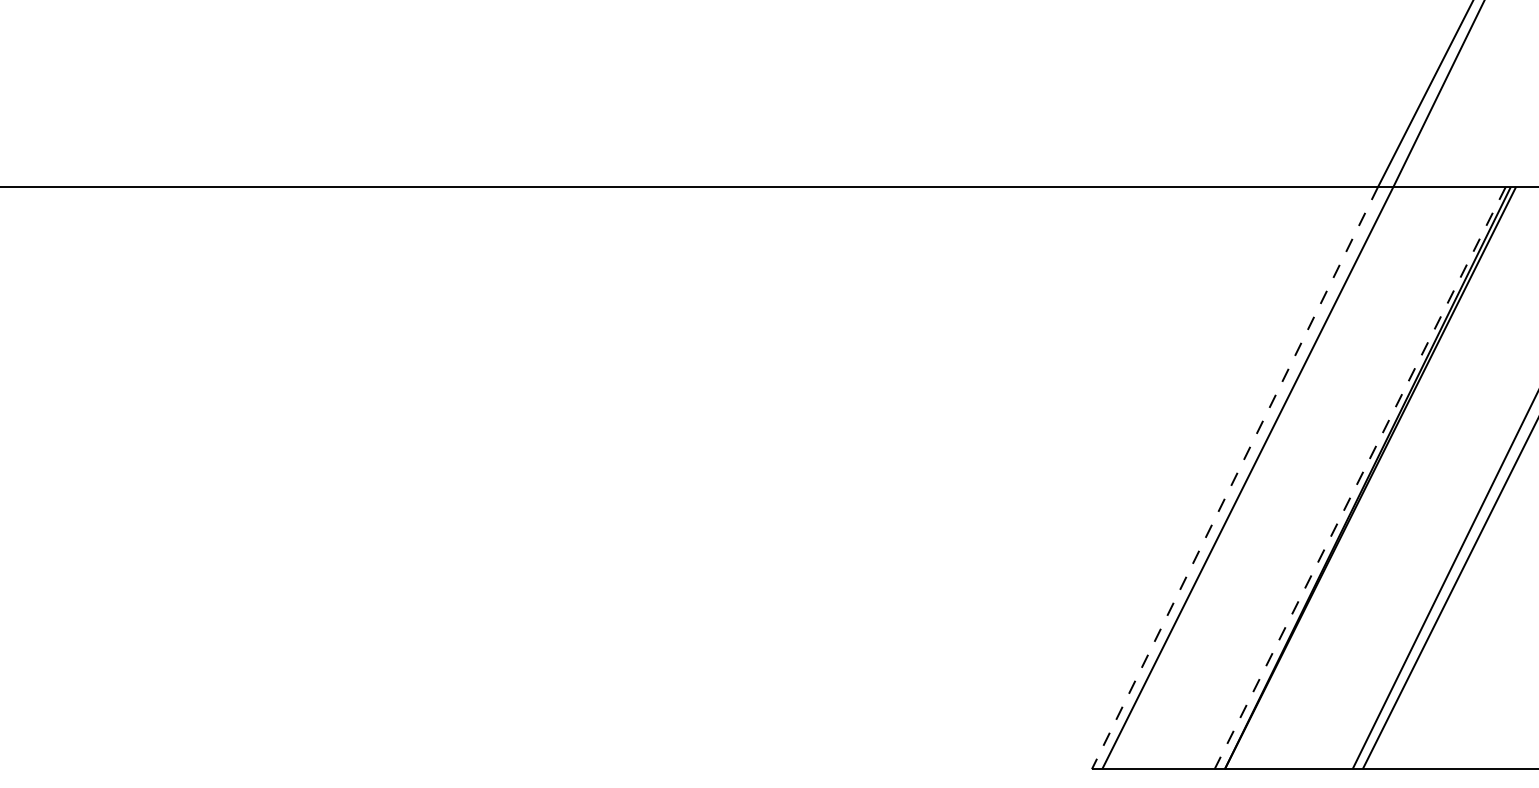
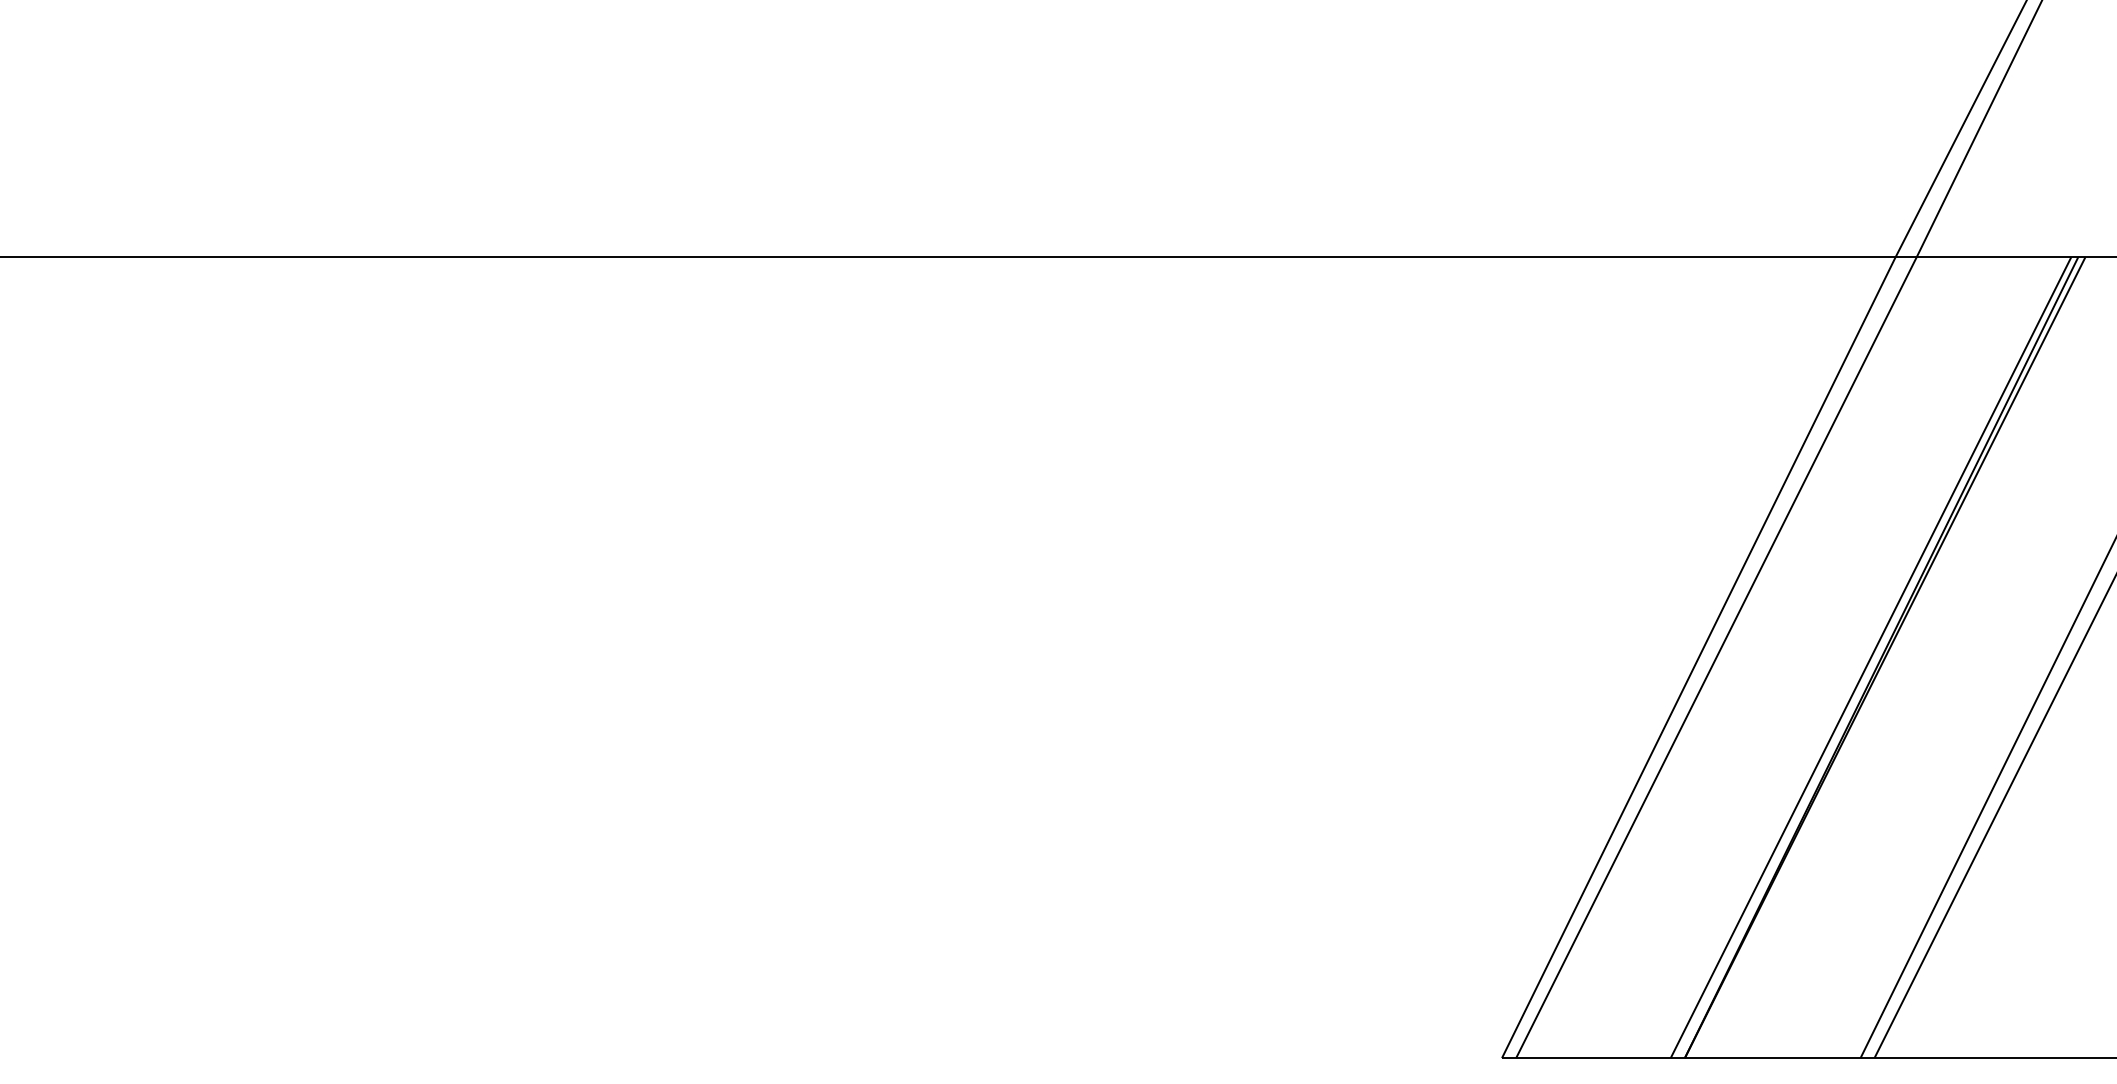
line: (1360, 477) -> (1871, 657), dashed -> solid
line: (1234, 478) -> (1698, 658), dashed -> solid

